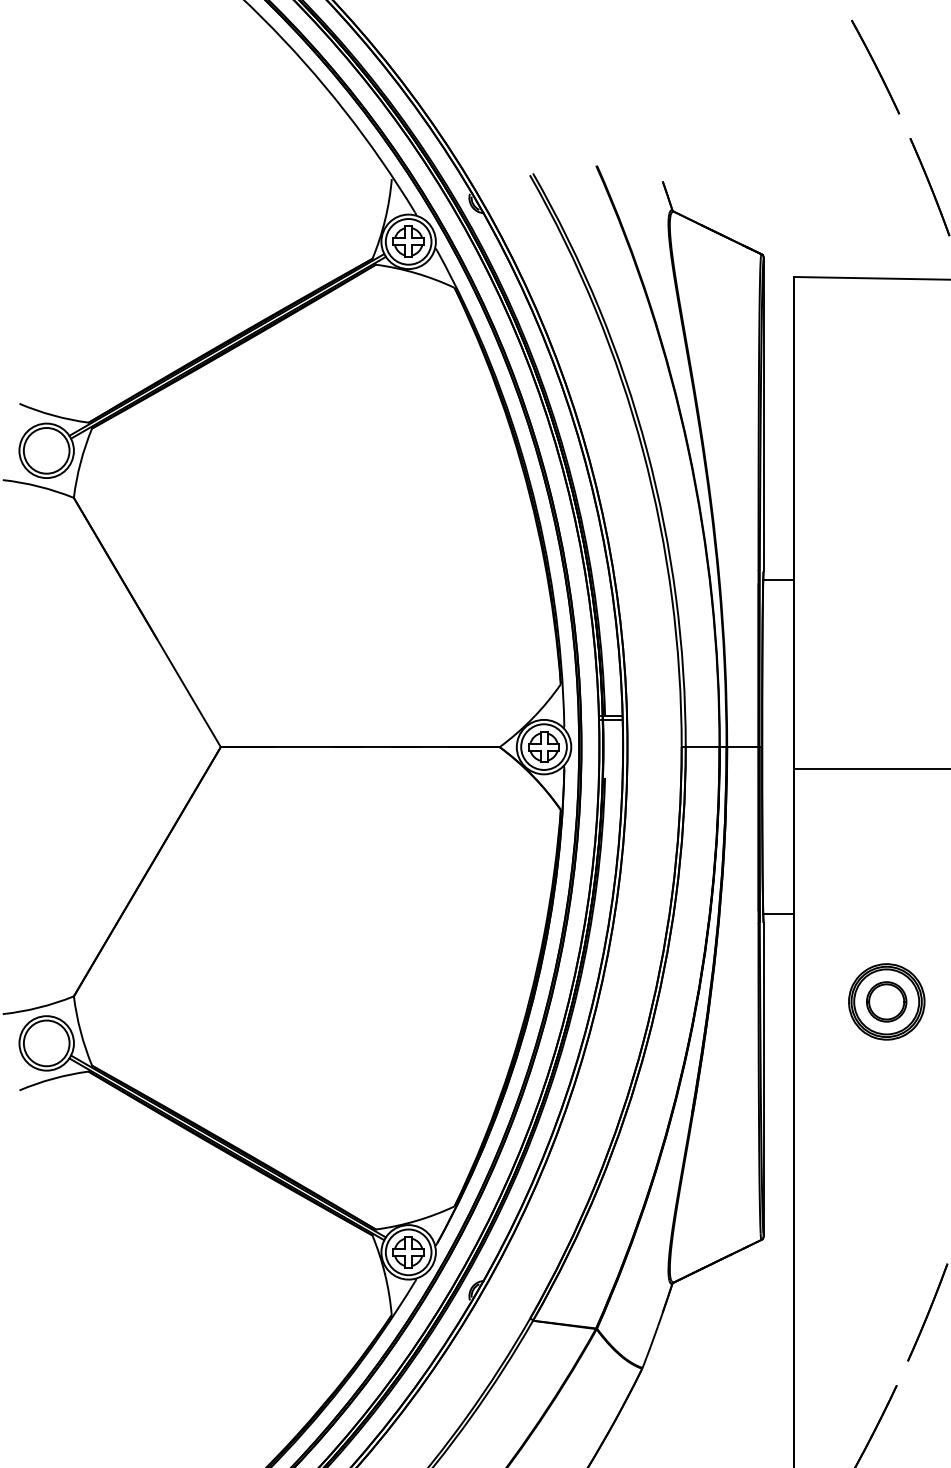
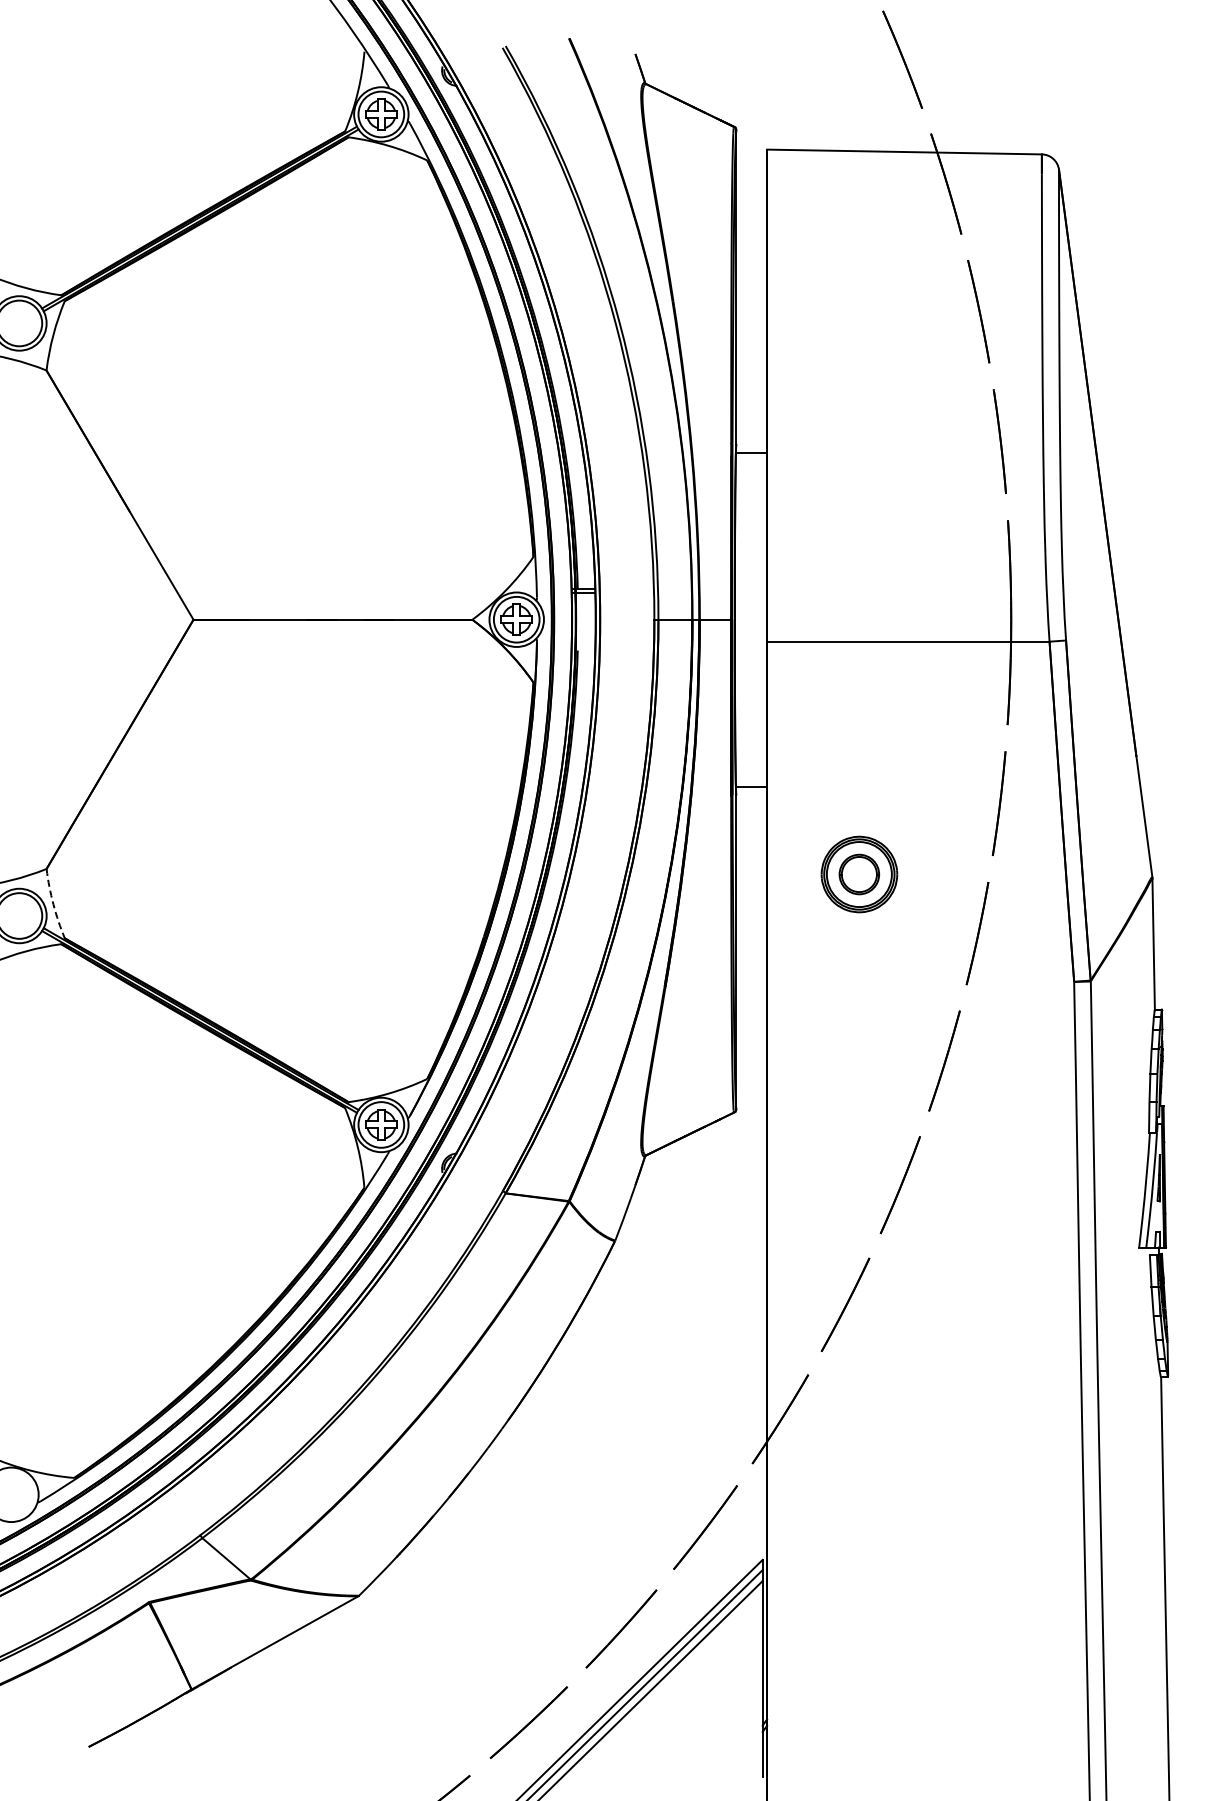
arc: (80, 1031) -> (53, 904), solid -> dashed

